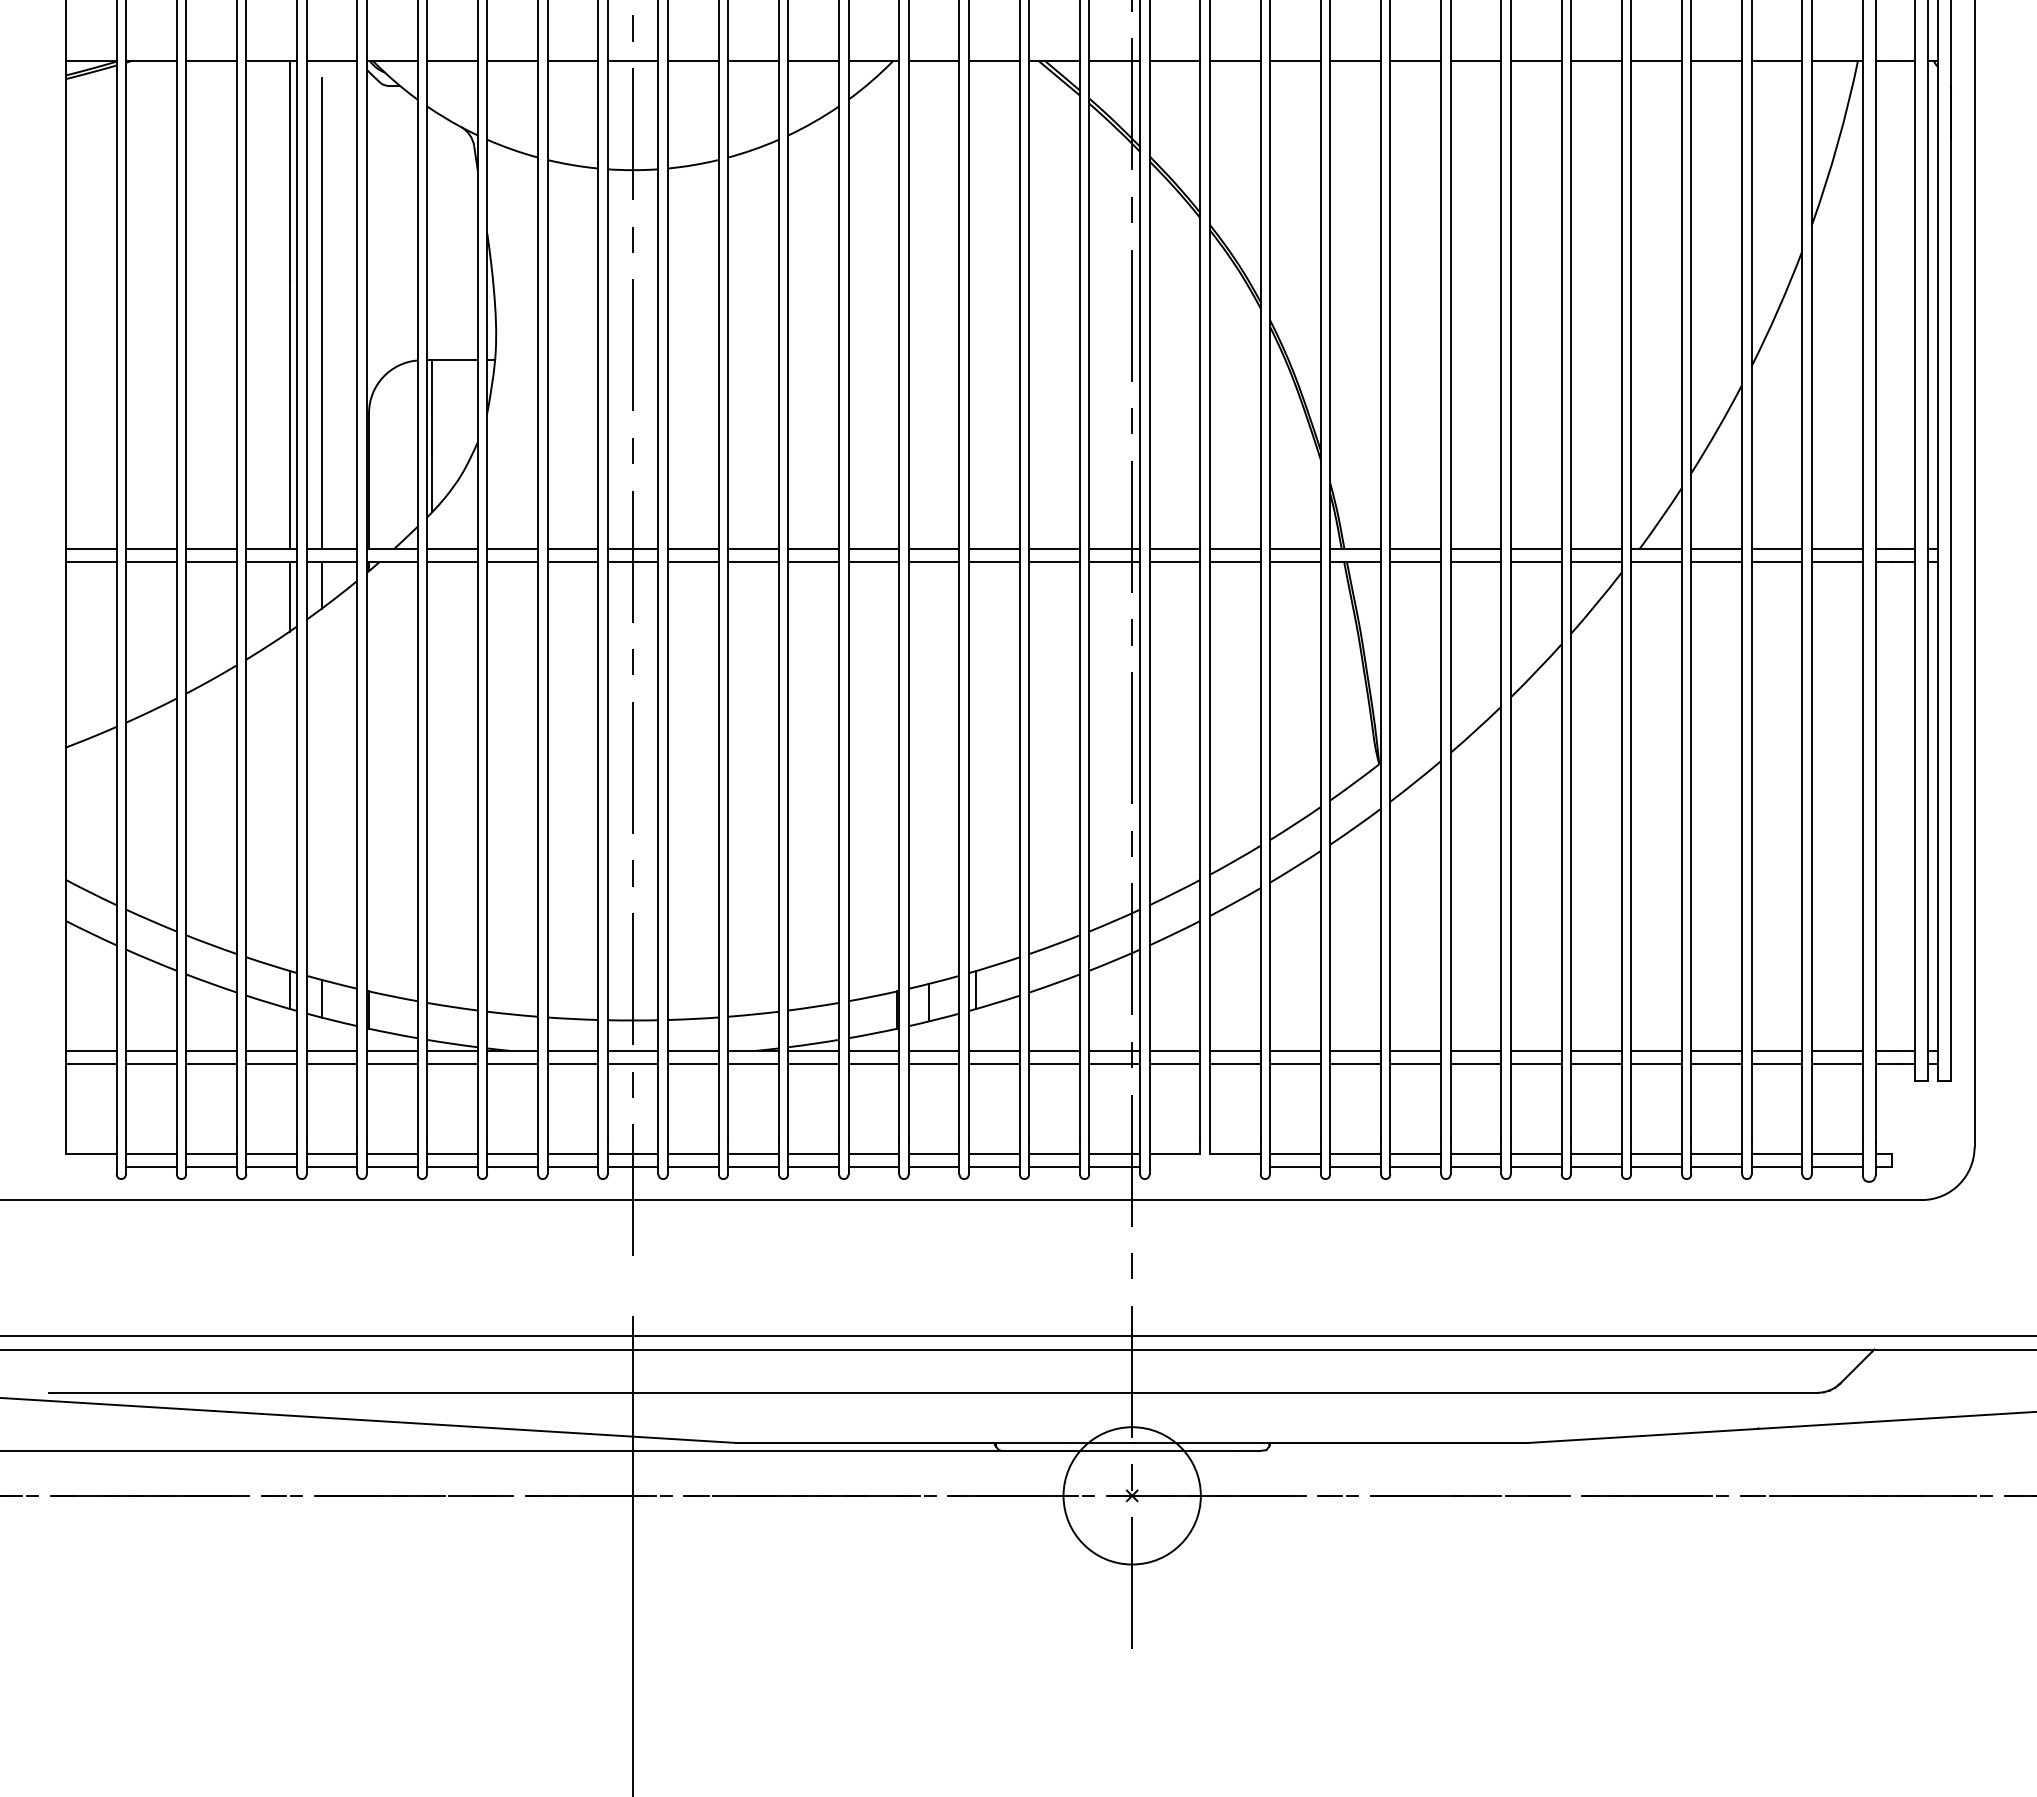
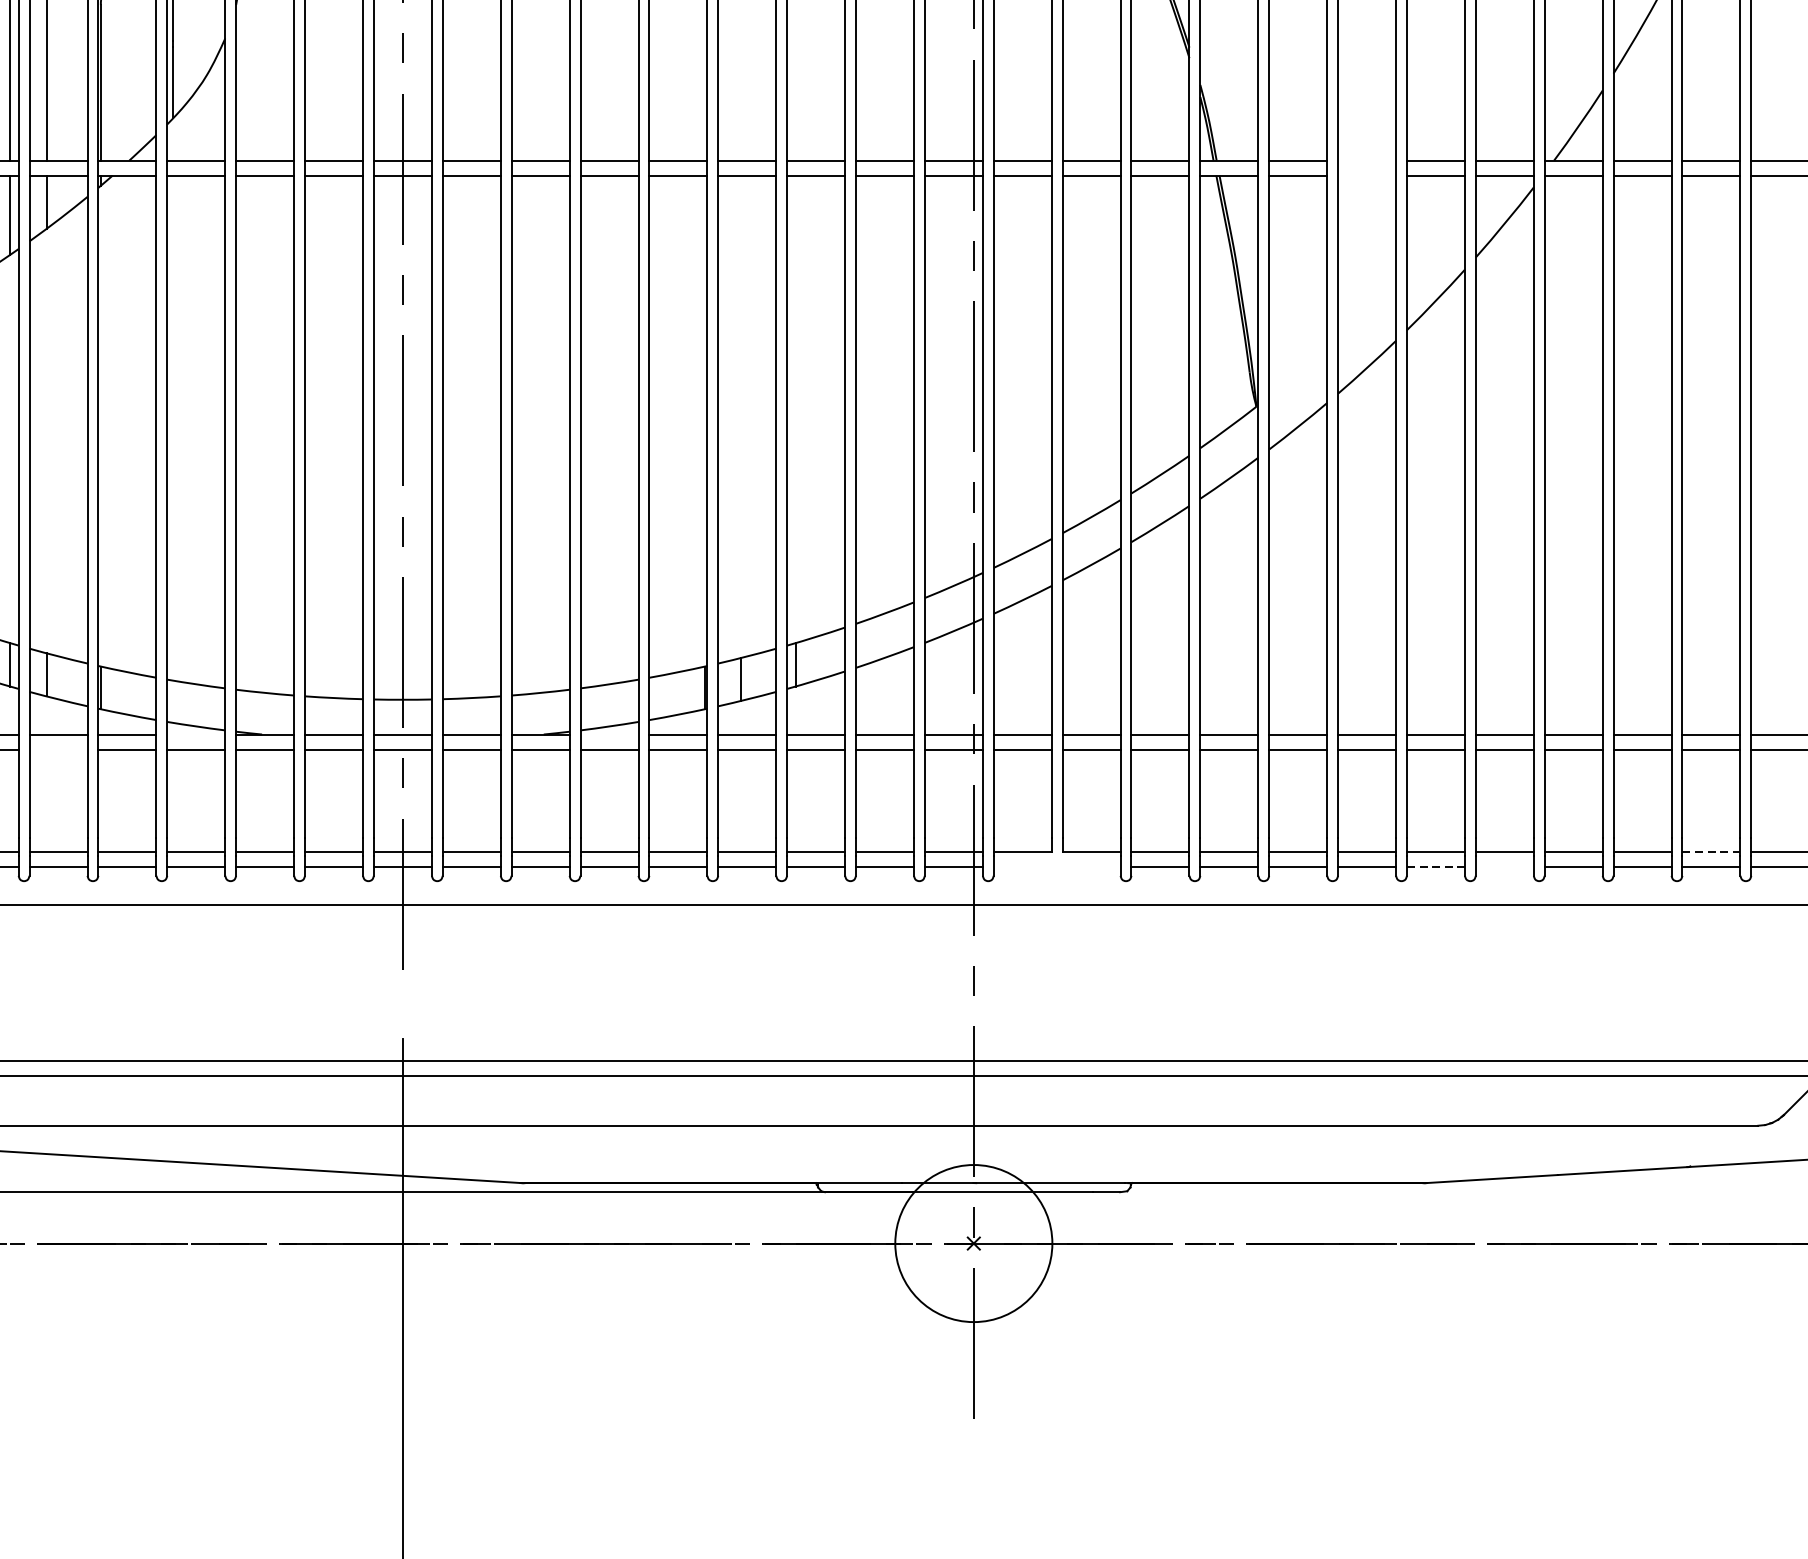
line: (1475, 549) -> (1366, 161), removed
line: (1475, 562) -> (1366, 175), removed
line: (452, 1050) -> (196, 734), removed
line: (813, 1050) -> (609, 734), removed
line: (331, 1064) -> (57, 750), removed
line: (1777, 1153) -> (1711, 851), solid -> dashed
line: (1536, 1166) -> (1436, 866), solid -> dashed
line: (1596, 1166) -> (1504, 866), removed

